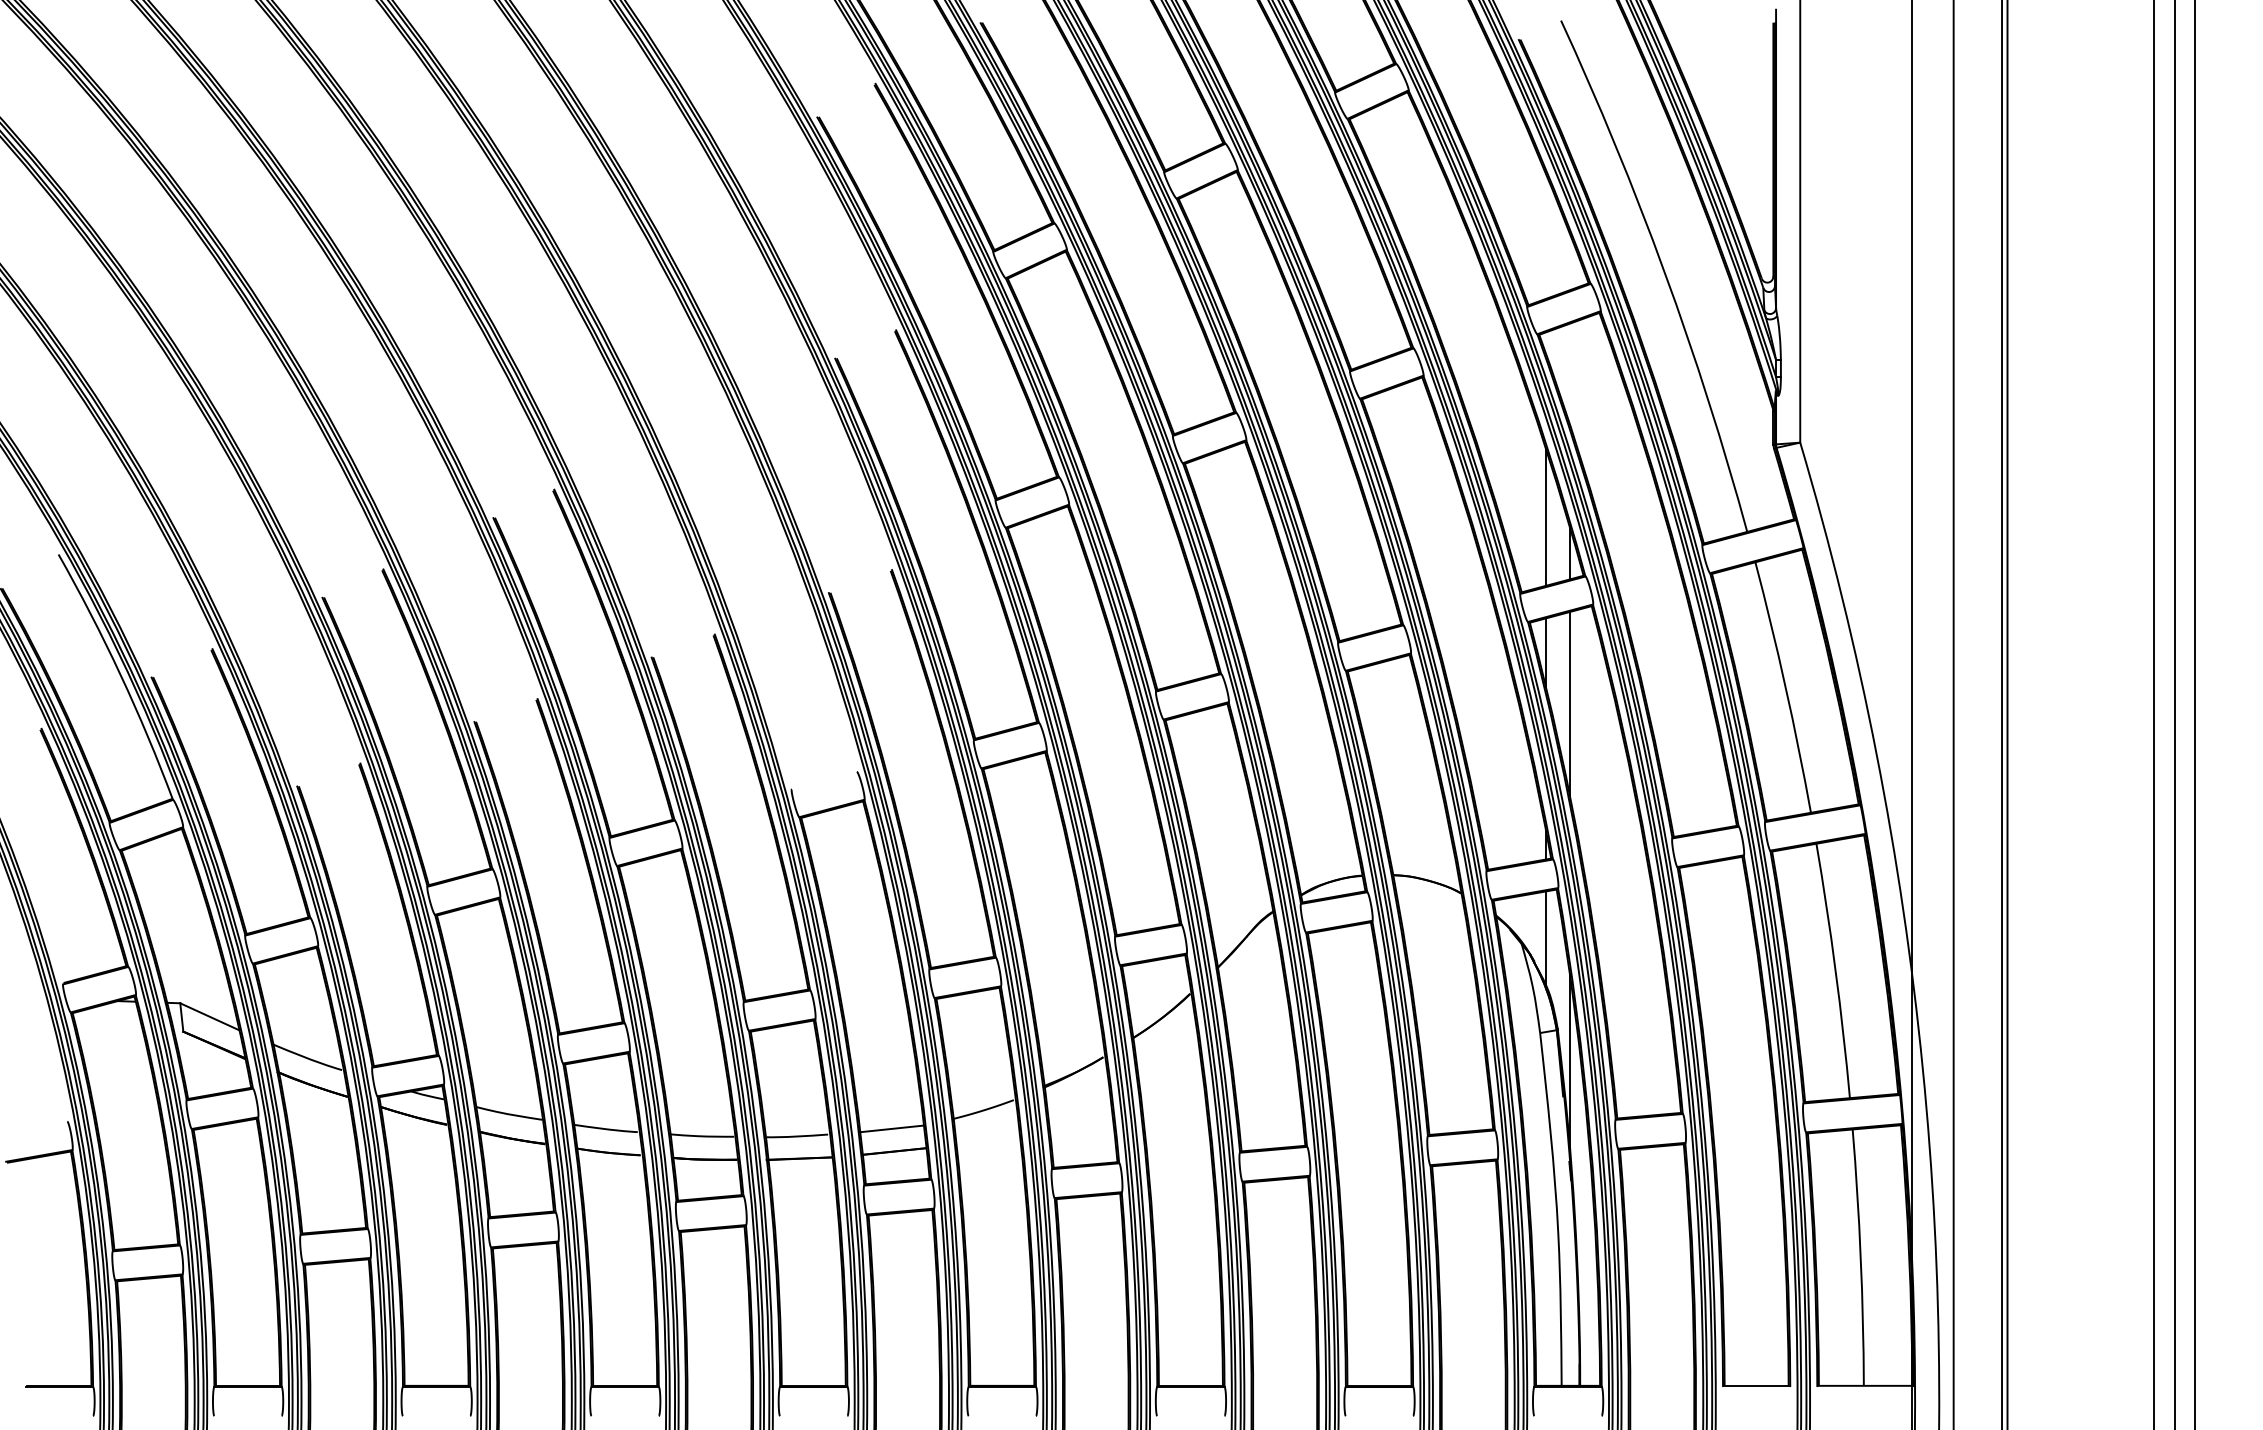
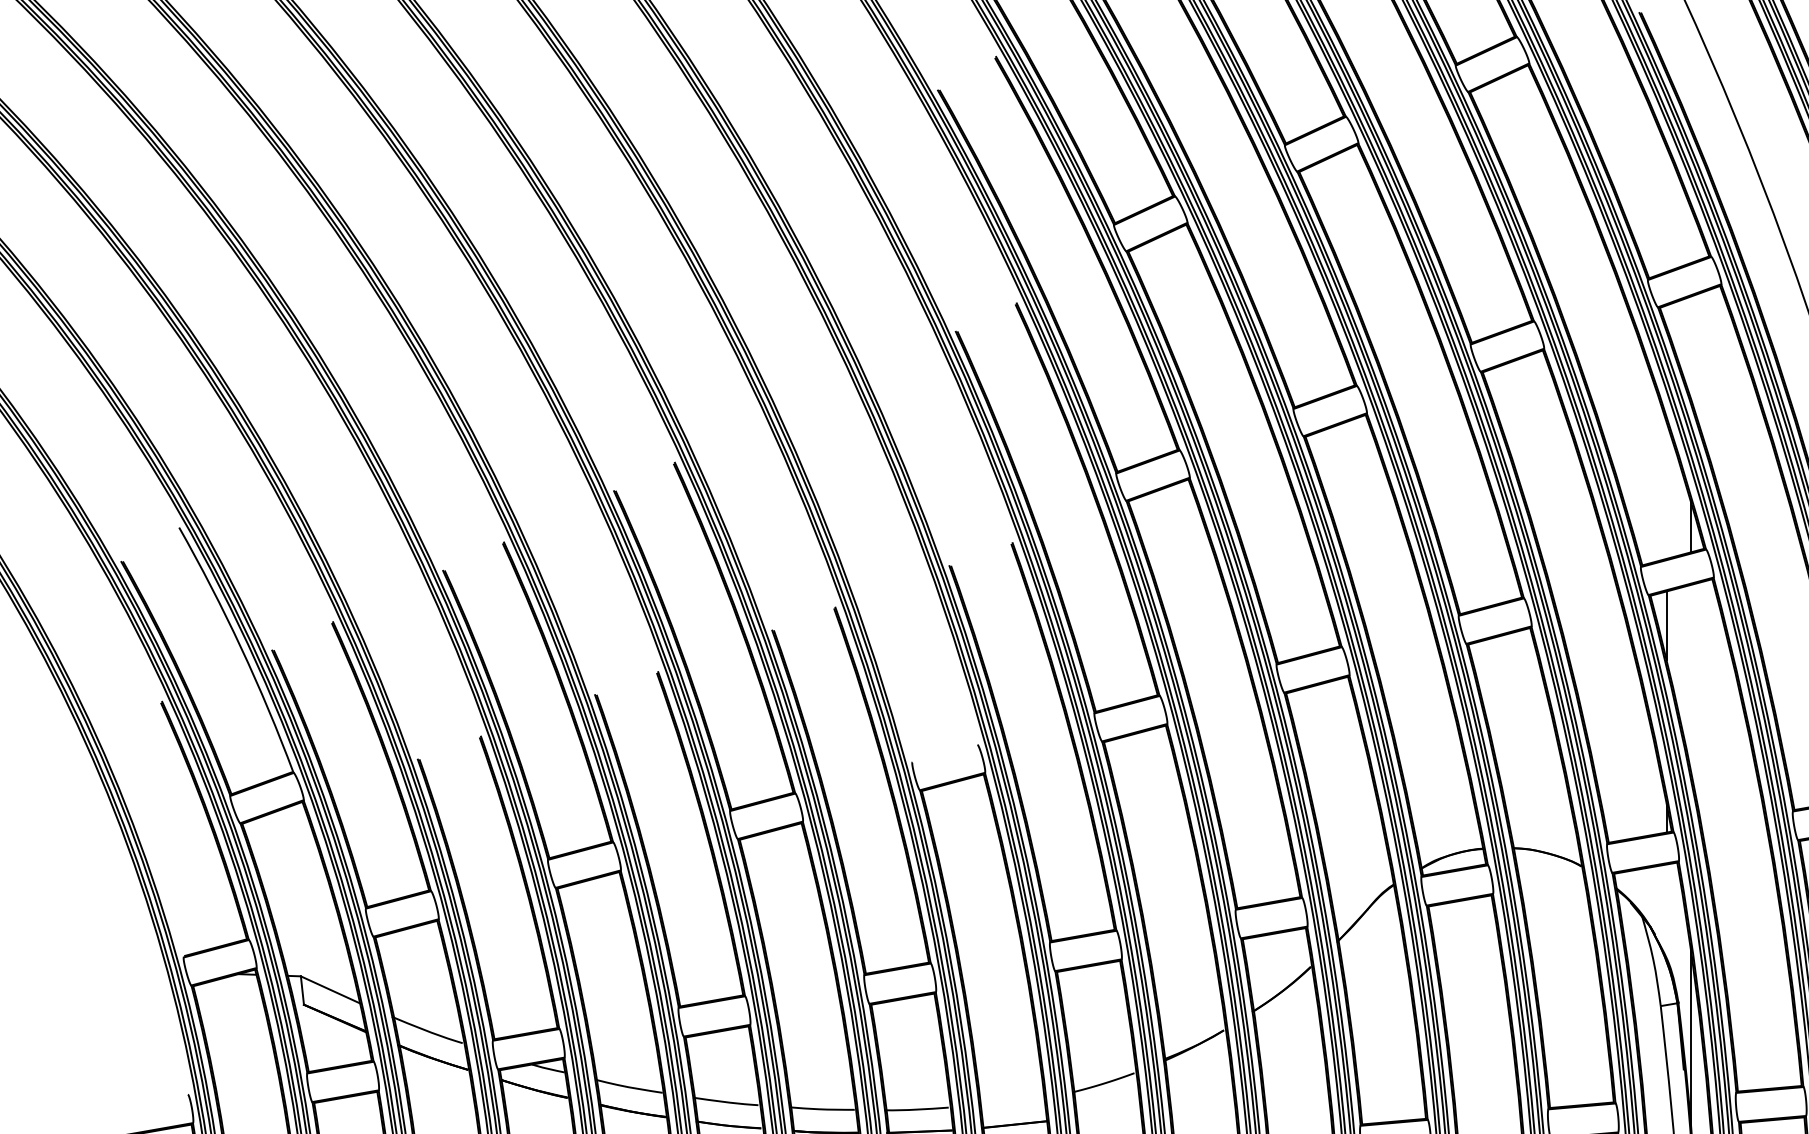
line: (1546, 517) -> (1667, 490), removed
line: (1569, 703) -> (1690, 676), removed
line: (1546, 938) -> (1667, 911), removed
line: (890, 1128) -> (1011, 1101), removed

